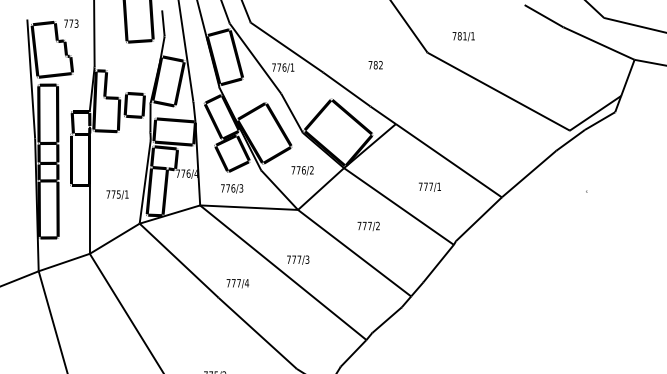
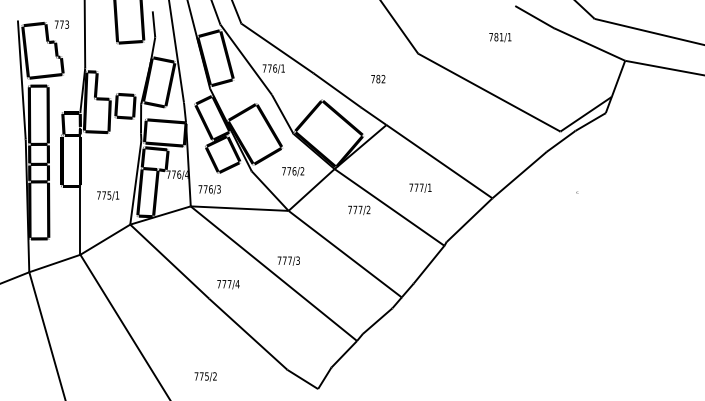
text: (463, 36) -> (500, 37), moved
text: (375, 65) -> (378, 79), moved
text: (231, 188) -> (209, 189), moved
text: (368, 226) -> (359, 210), moved

